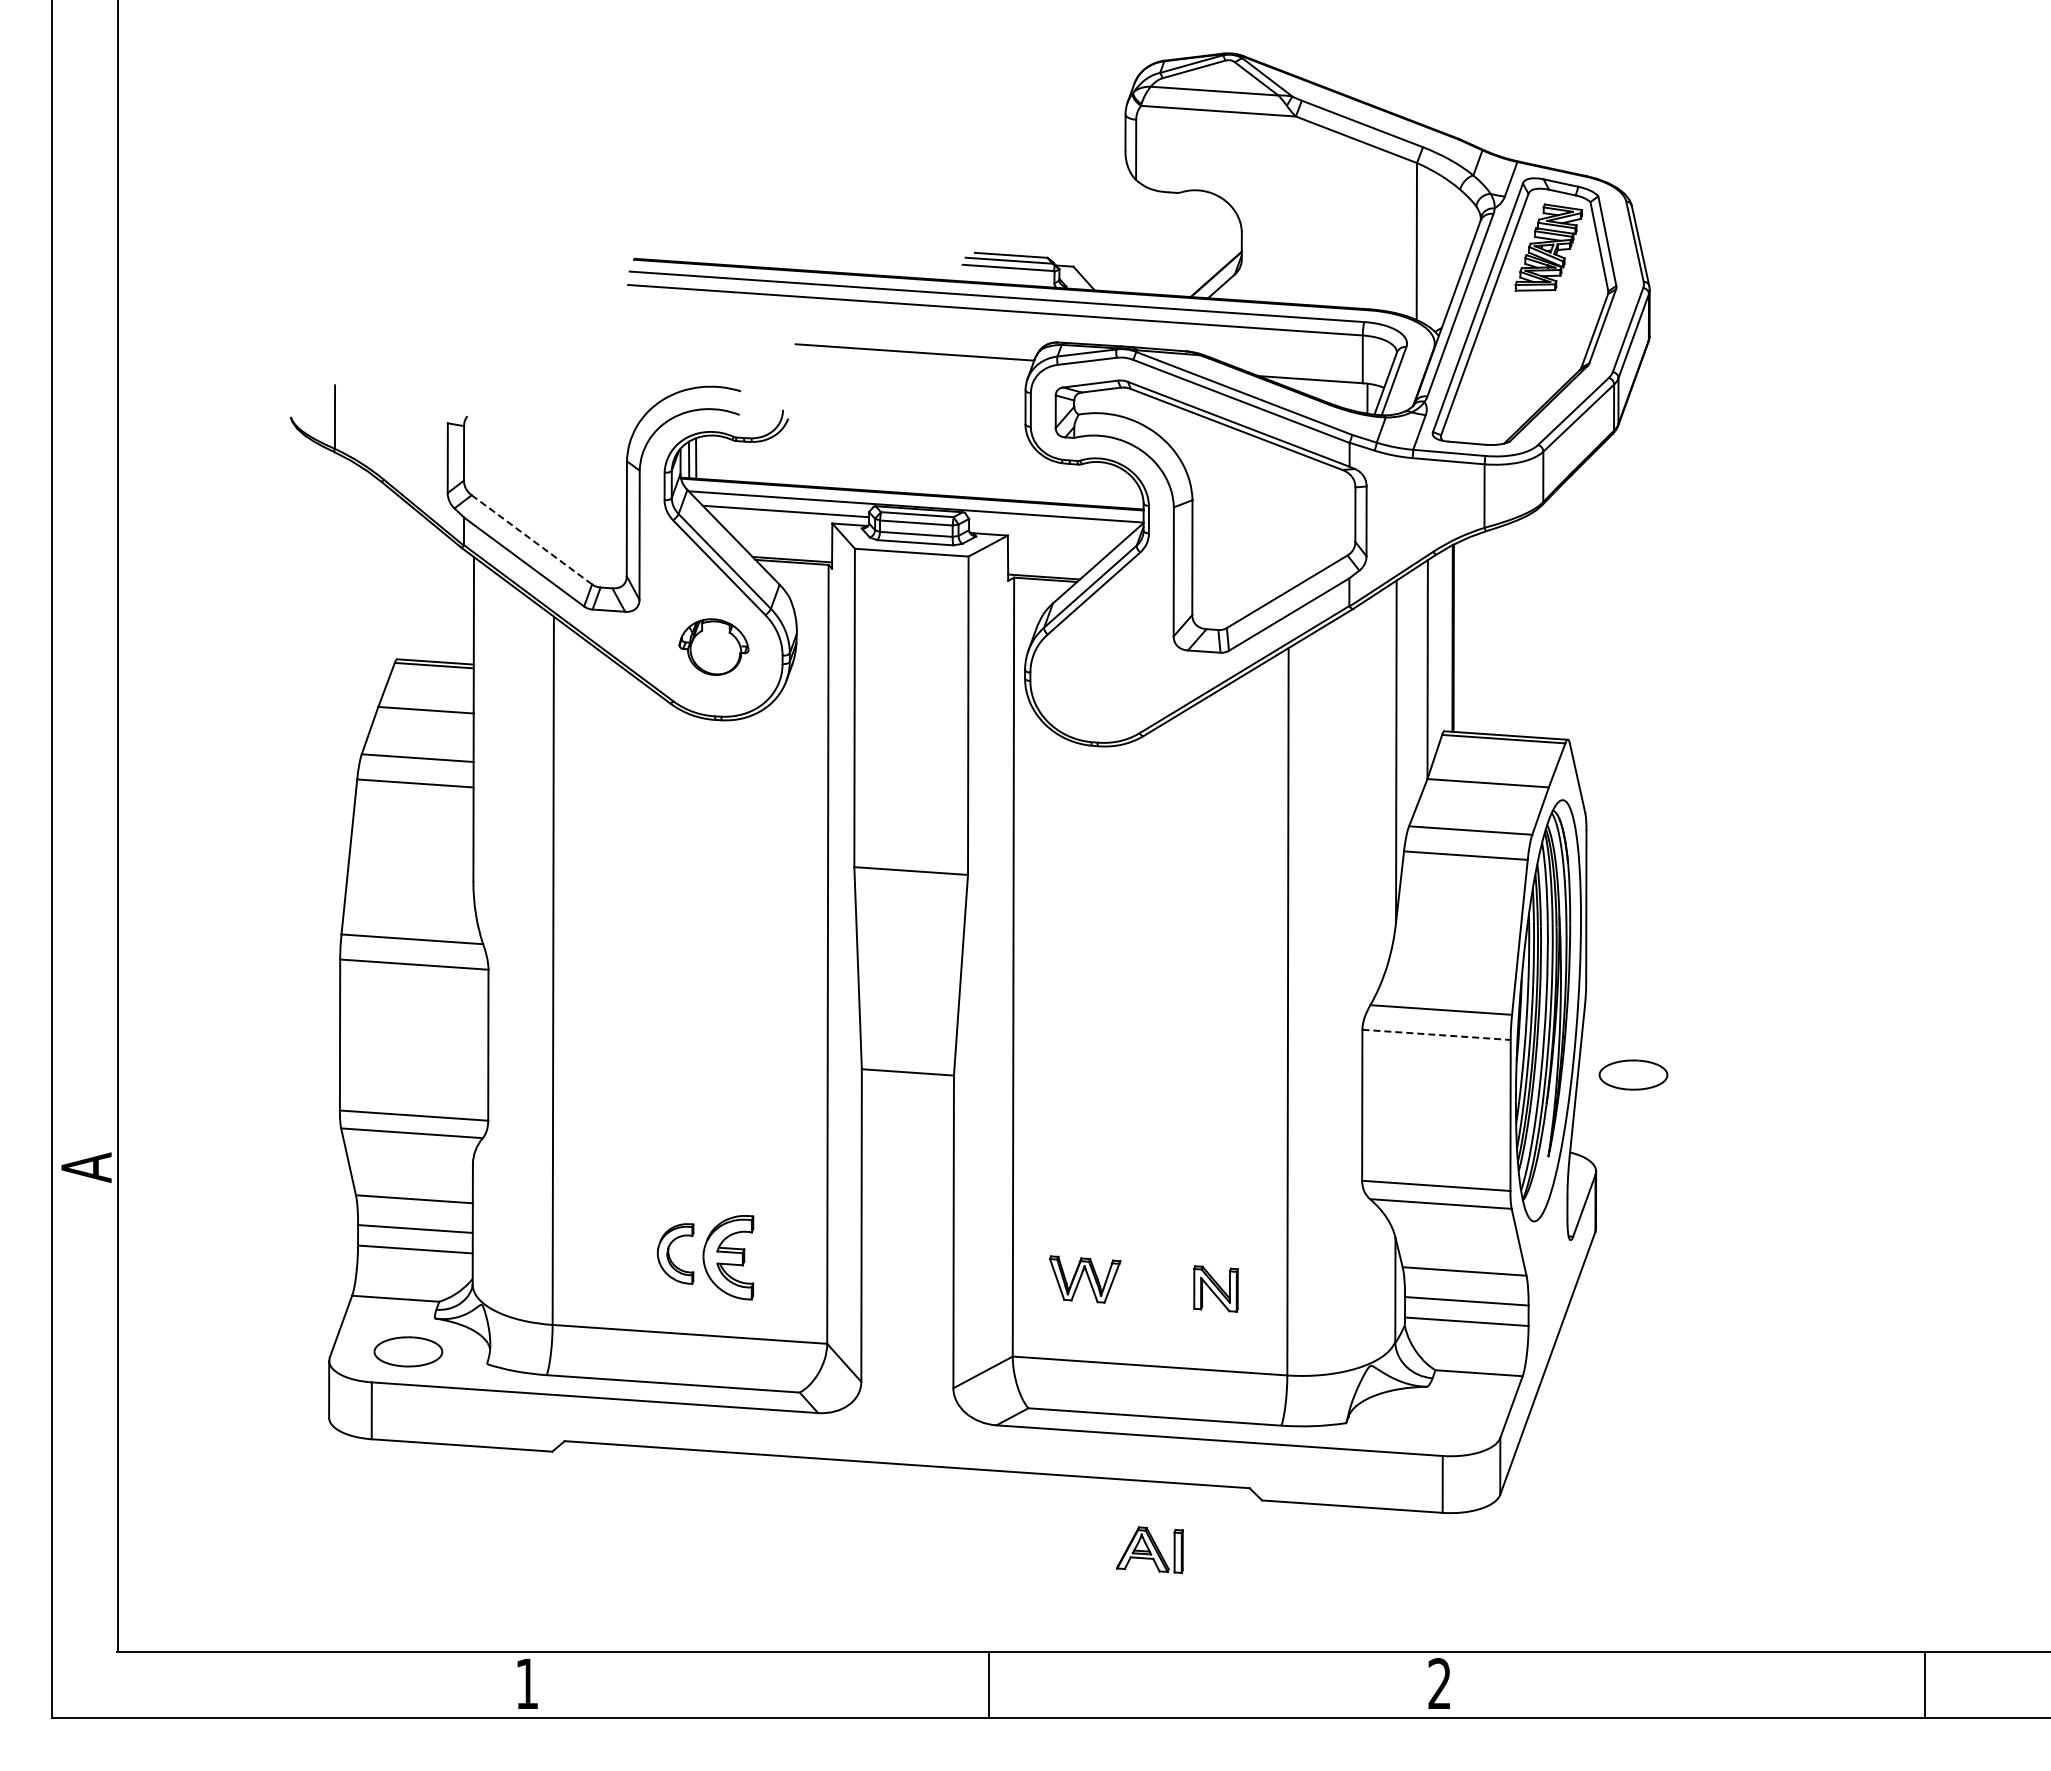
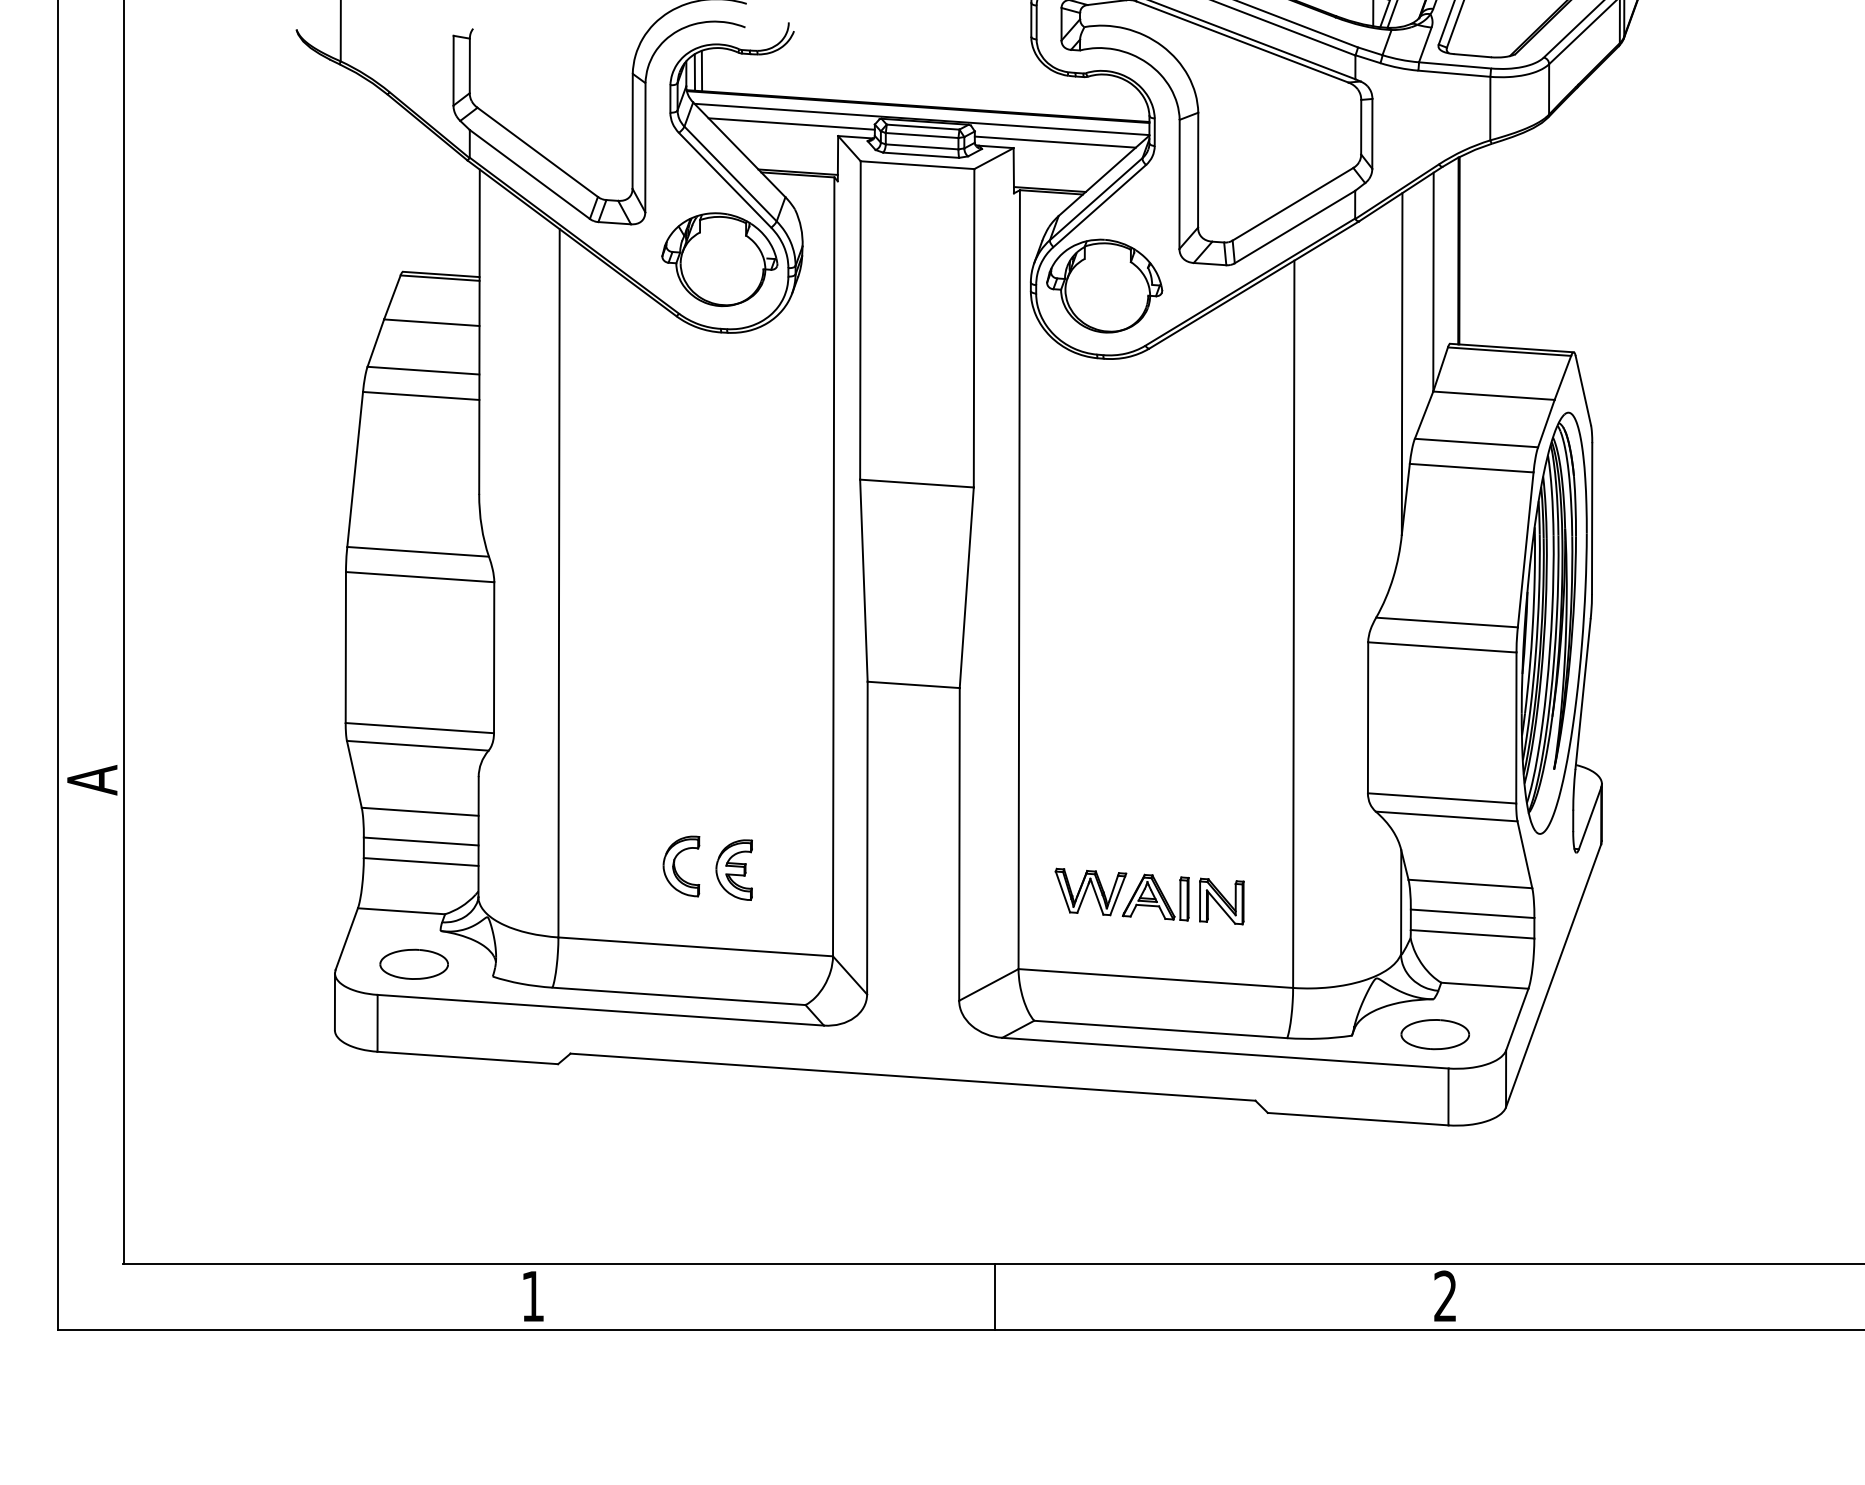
line: (1049, 529) -> (1055, 142), added
line: (531, 539) -> (537, 152), dashed -> solid
part: (713, 646) -> (719, 259), size x1.67
part: (1098, 673) -> (1104, 286), added
line: (1437, 1034) -> (1443, 647), dashed -> solid
part: (1633, 1074) -> (1435, 1034), moved
part: (728, 1257) -> (734, 870), size x0.71
part: (1149, 1549) -> (1155, 897), moved

